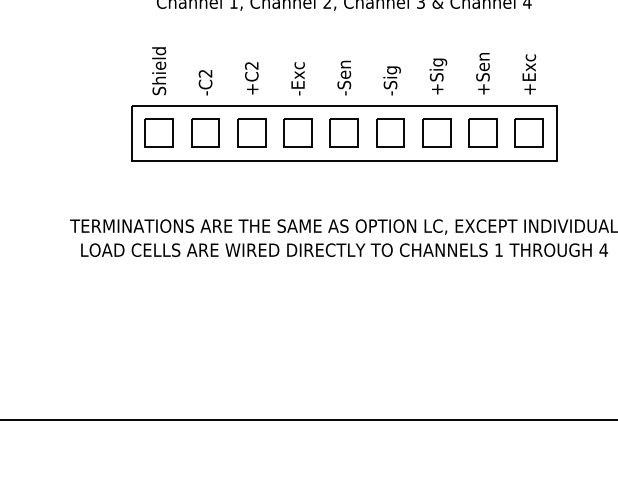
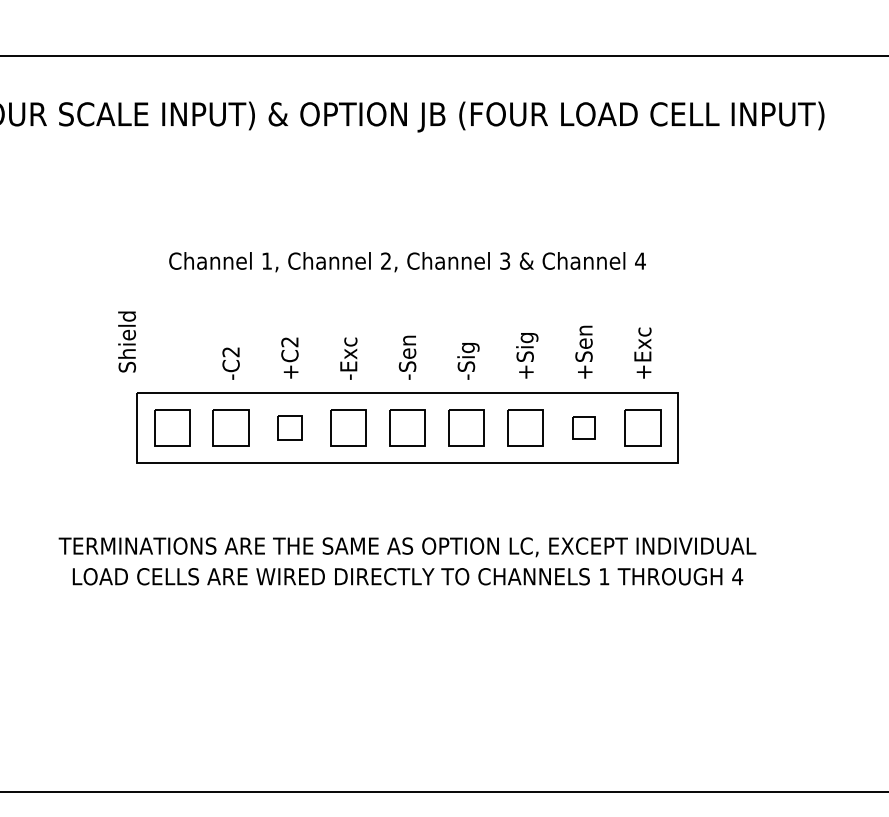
text: (158, 70) -> (126, 341), moved
part: (251, 132) -> (289, 427), size x0.7
part: (482, 132) -> (583, 427), size x0.6

